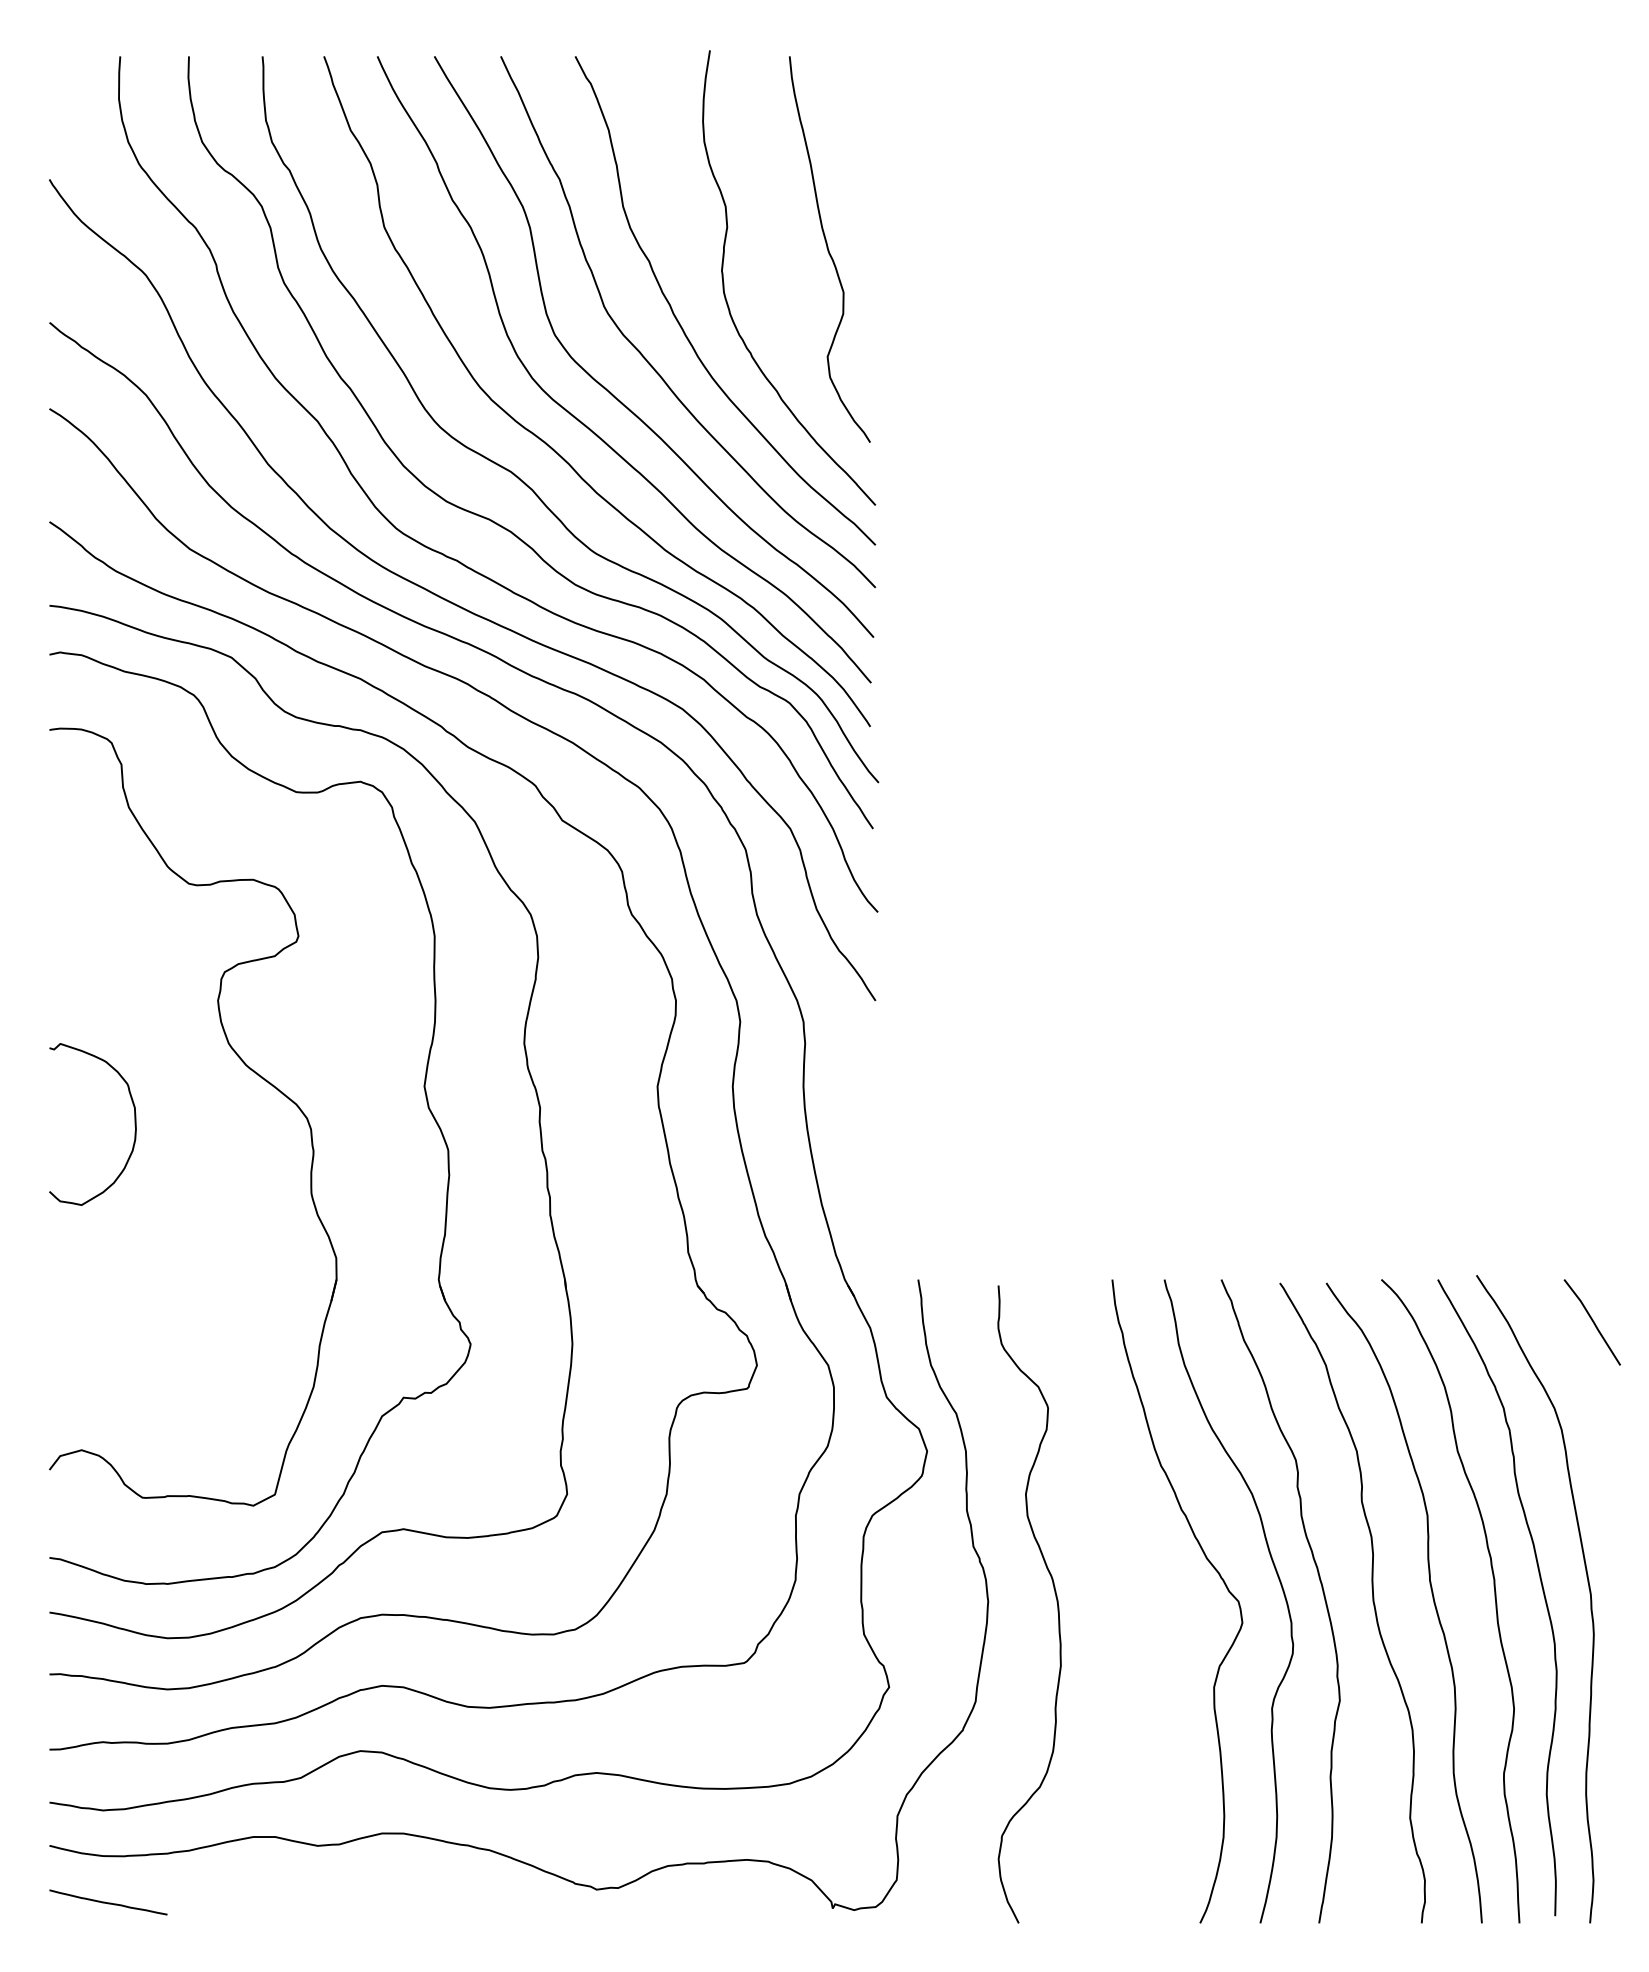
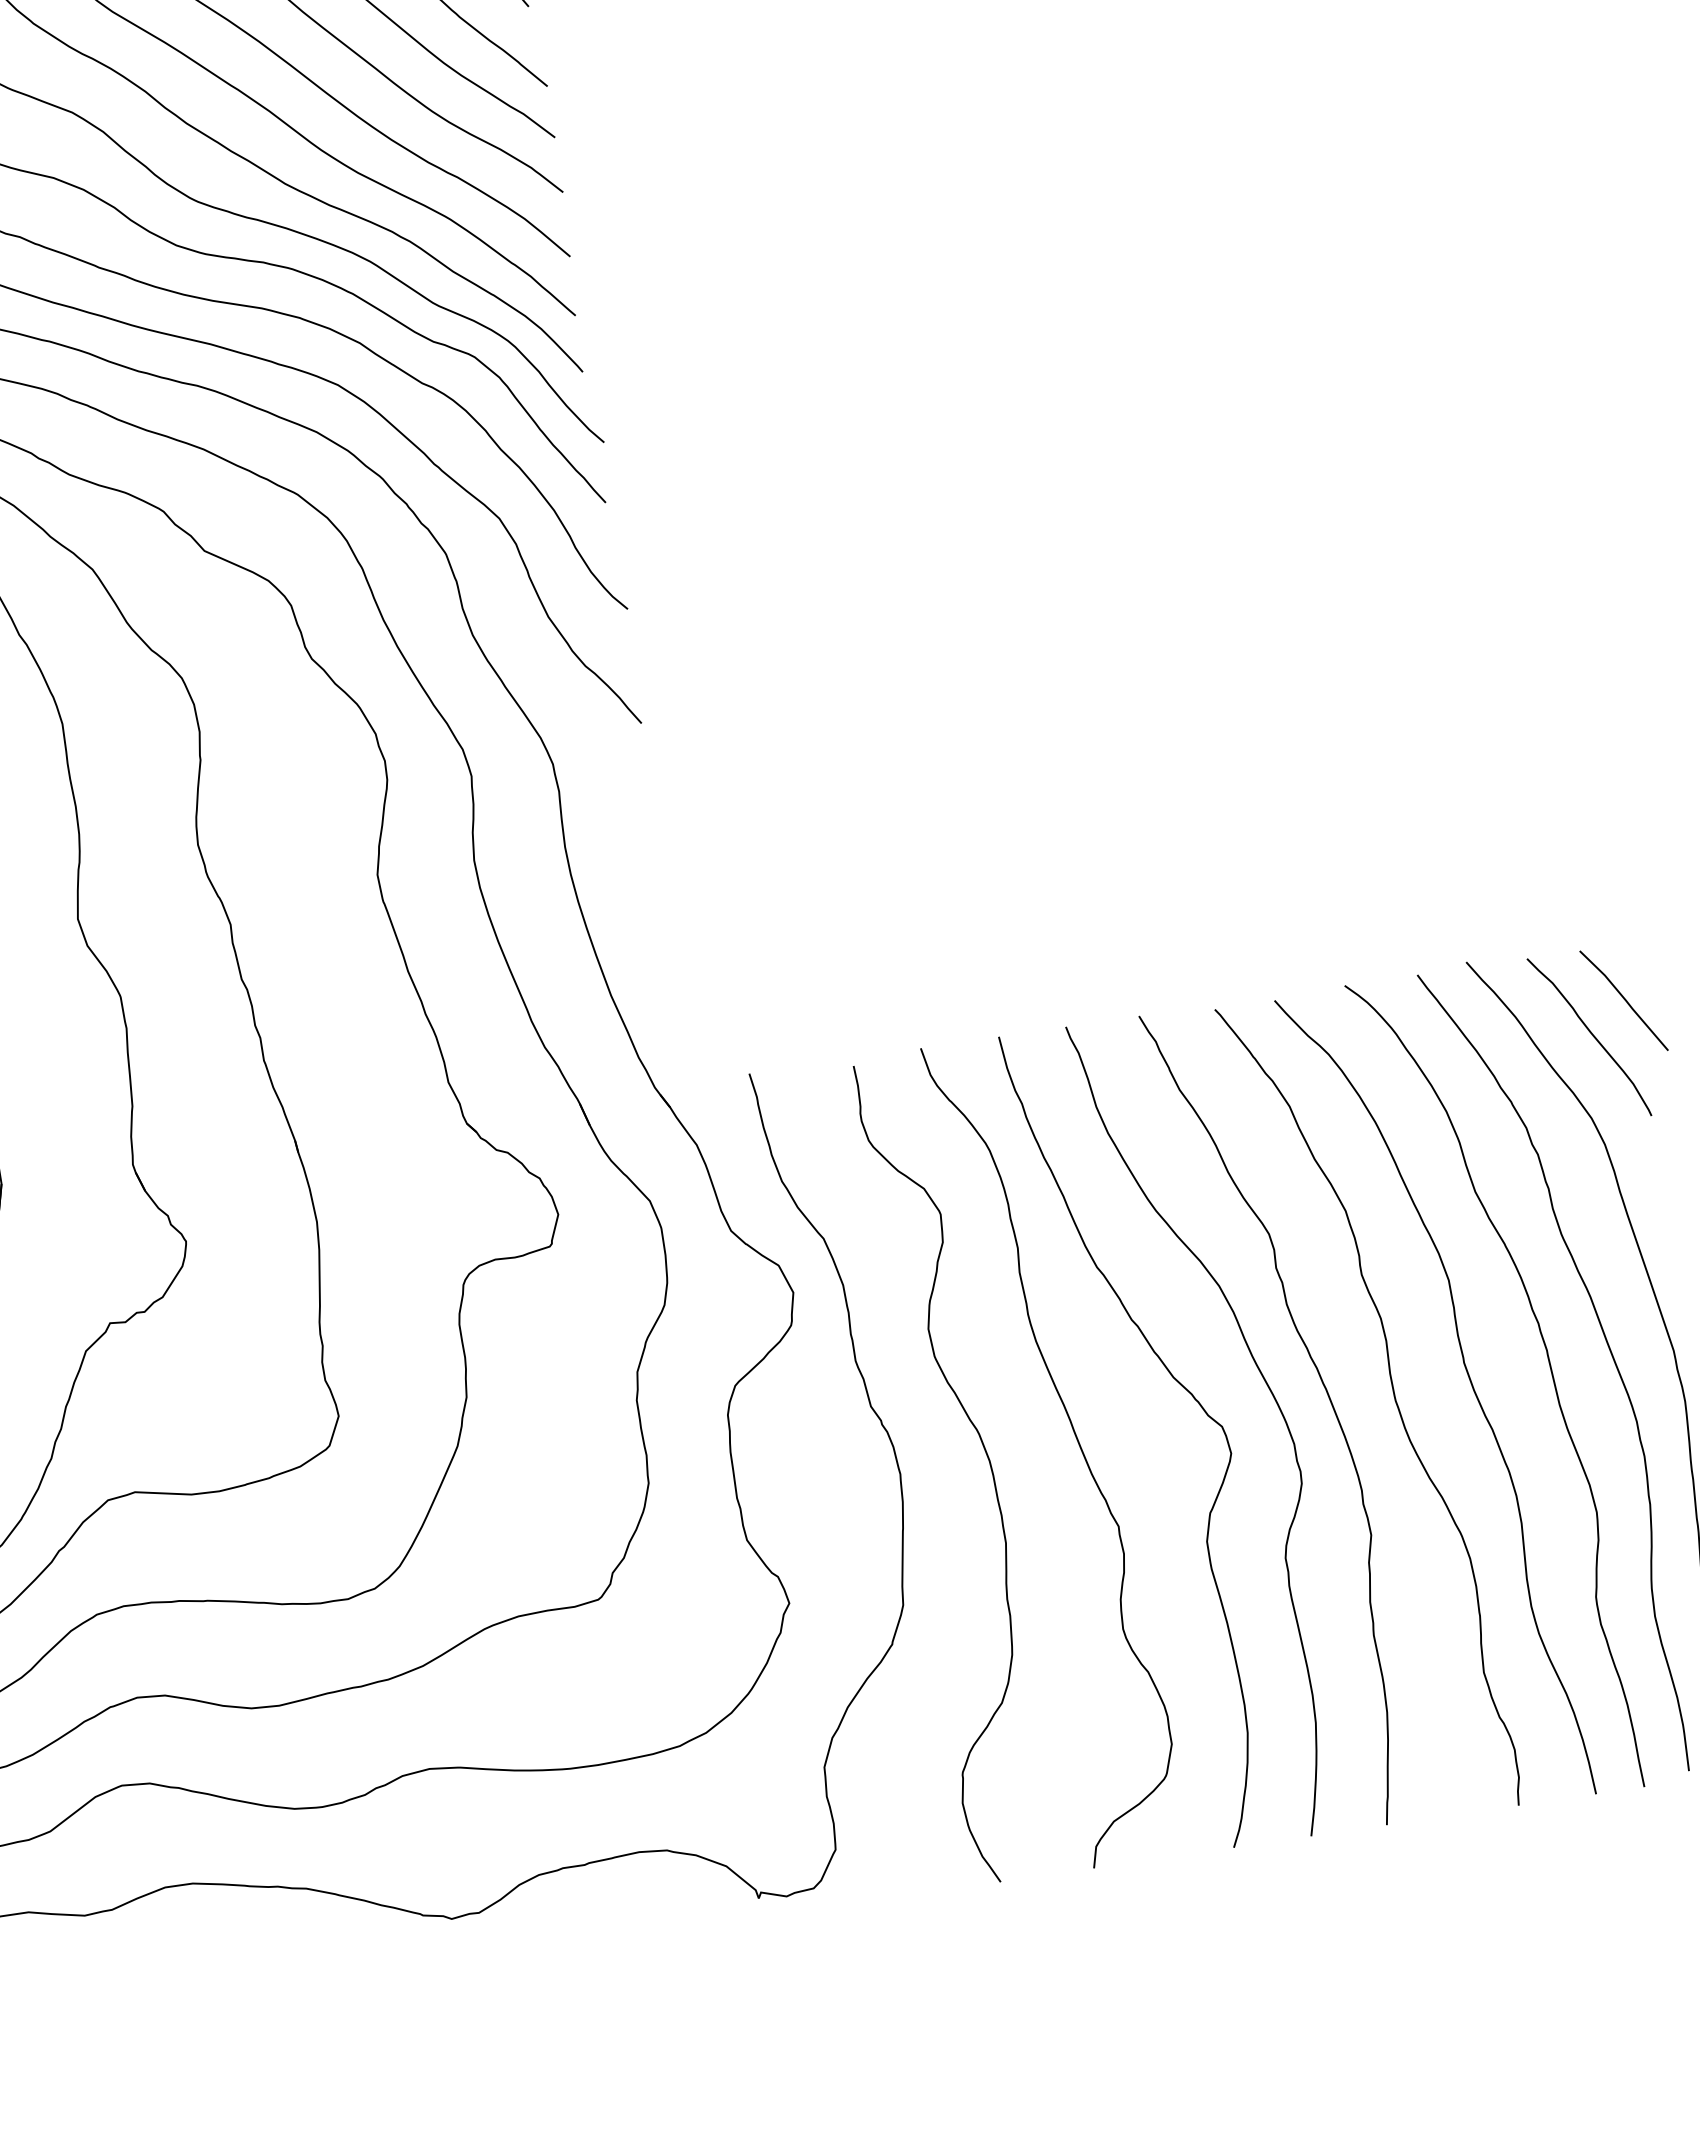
curve: (1563, 1344) -> (1591, 1034), added
curve: (1126, 1598) -> (1077, 1444), added

